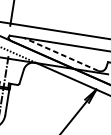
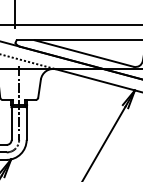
line: (60, 54) -> (83, 53), dashed -> solid

